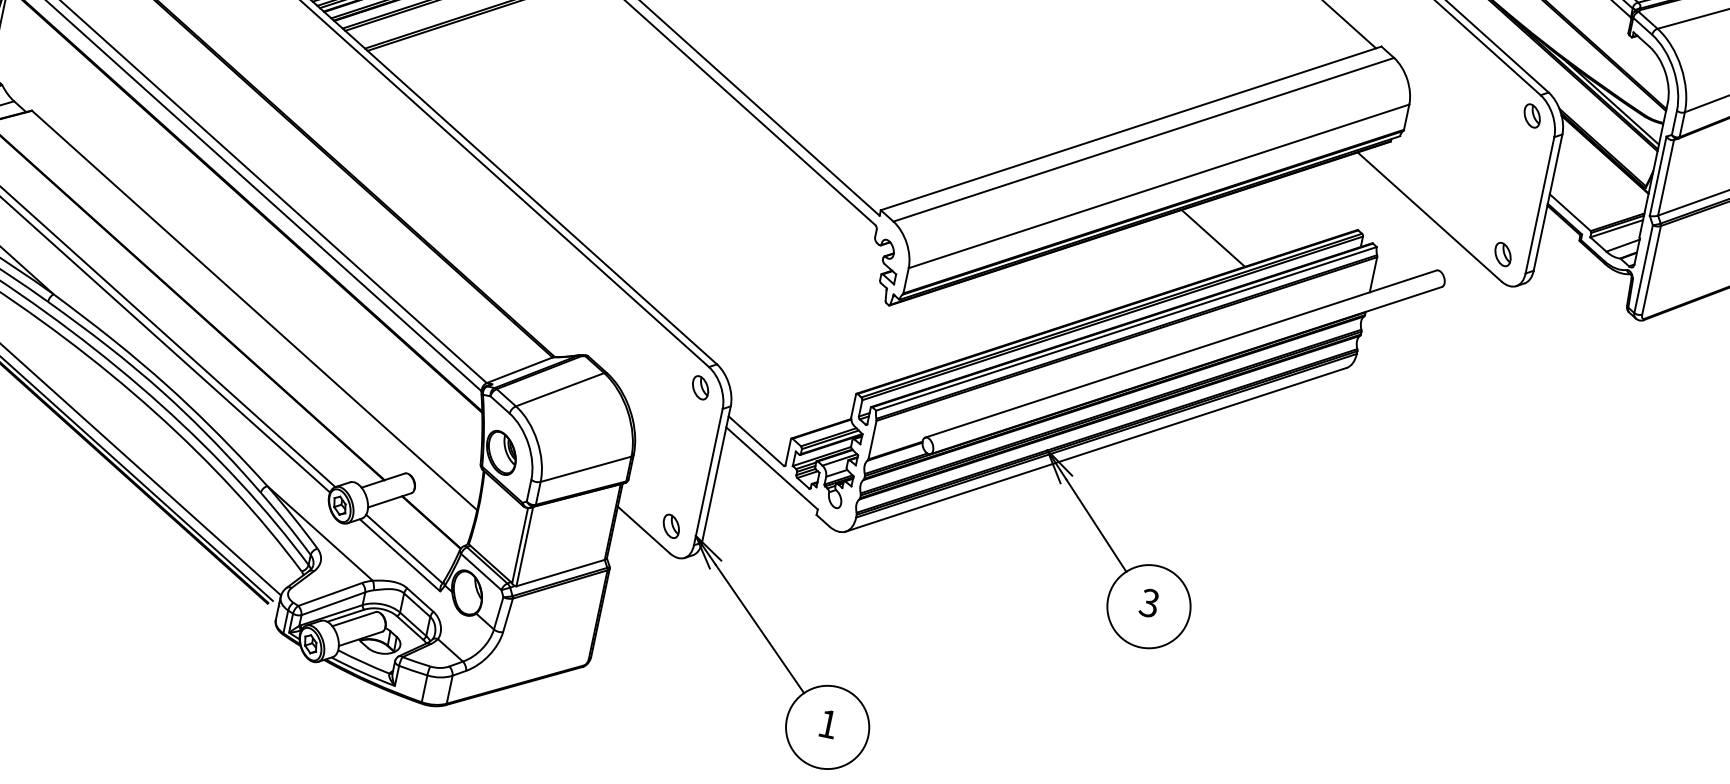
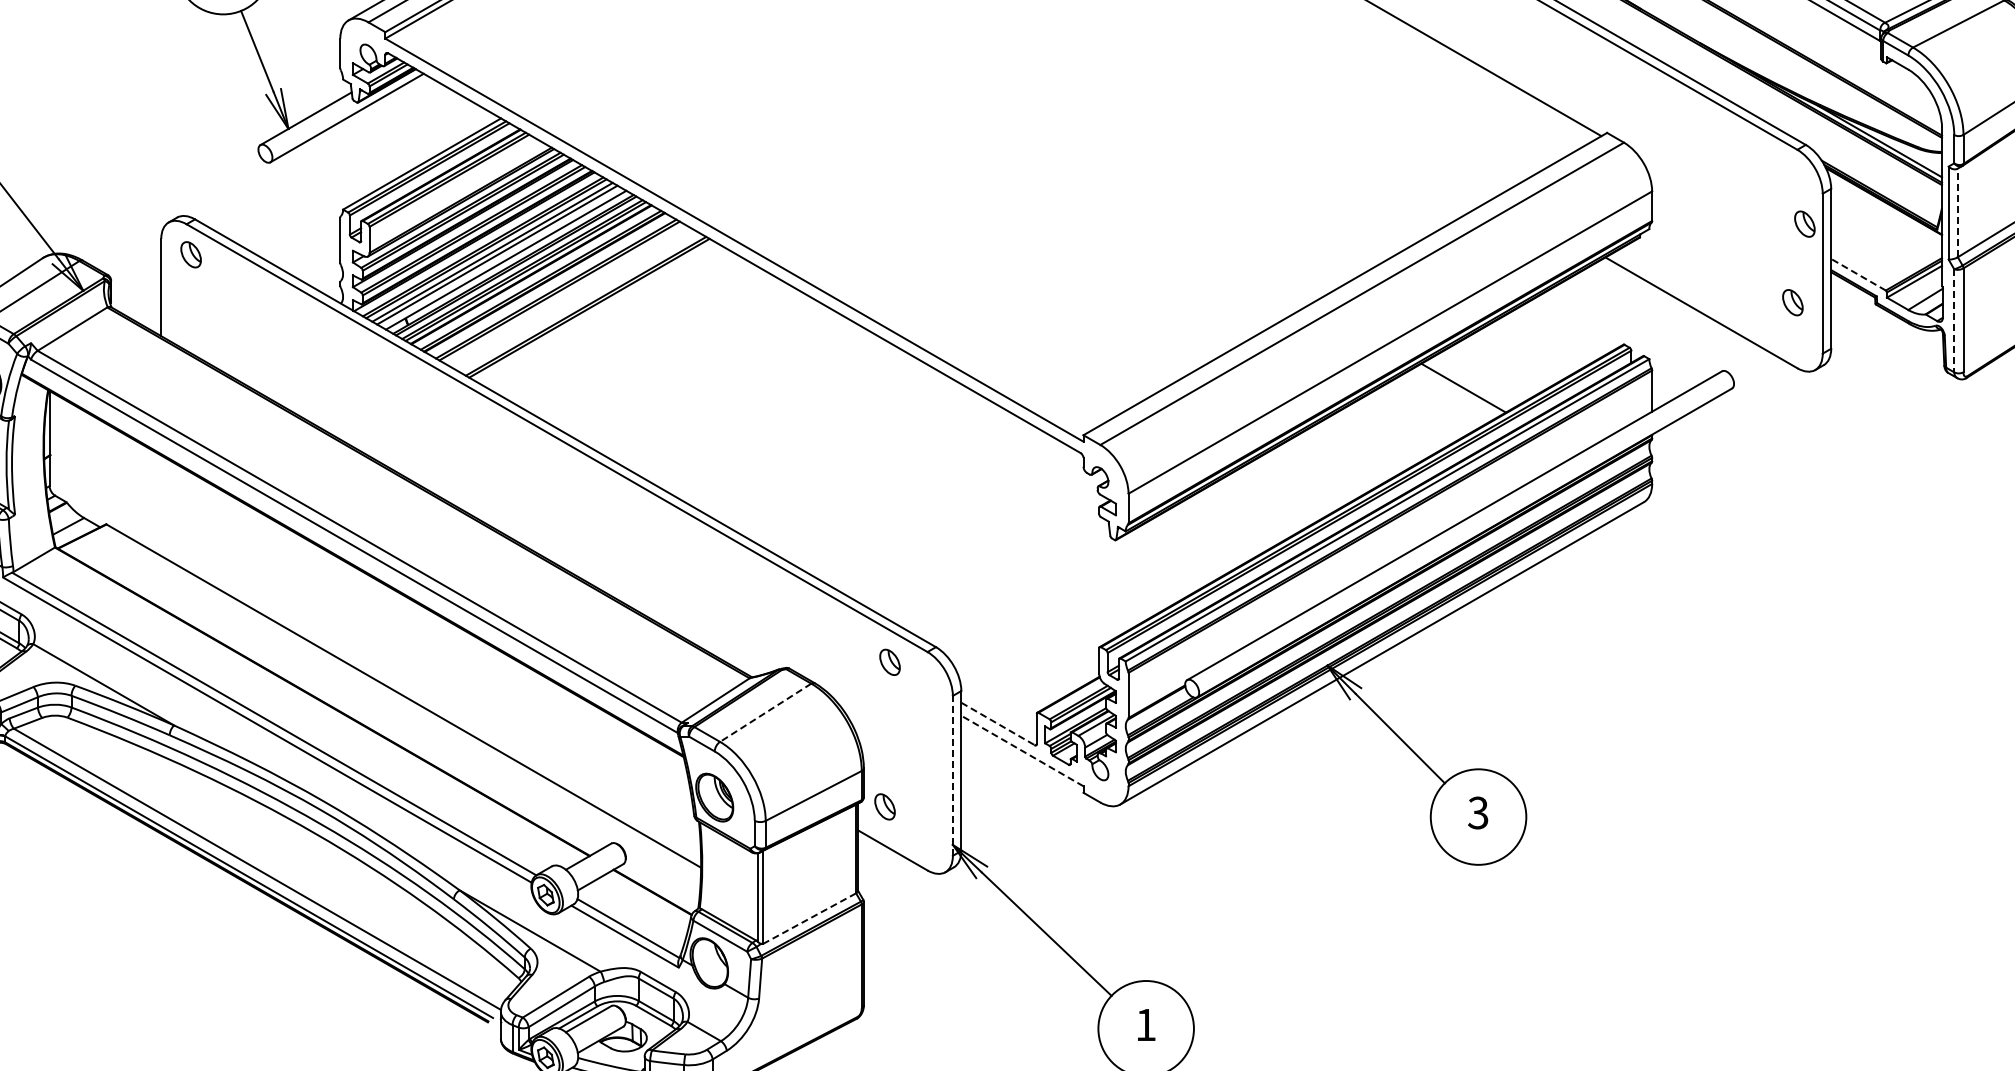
part: (1532, 115) -> (1804, 223), moved
line: (1665, 177) -> (1957, 212), solid -> dashed
line: (1570, 212) -> (1858, 274), solid -> dashed
part: (1502, 254) -> (1792, 302), moved
line: (1643, 268) -> (1954, 320), solid -> dashed
part: (700, 386) -> (889, 661), moved
line: (559, 390) -> (765, 713), solid -> dashed
line: (756, 441) -> (998, 724), solid -> dashed
line: (772, 468) -> (1022, 751), solid -> dashed
line: (708, 476) -> (952, 775), solid -> dashed
part: (670, 525) -> (884, 806), moved
line: (560, 572) -> (809, 918), solid -> dashed

